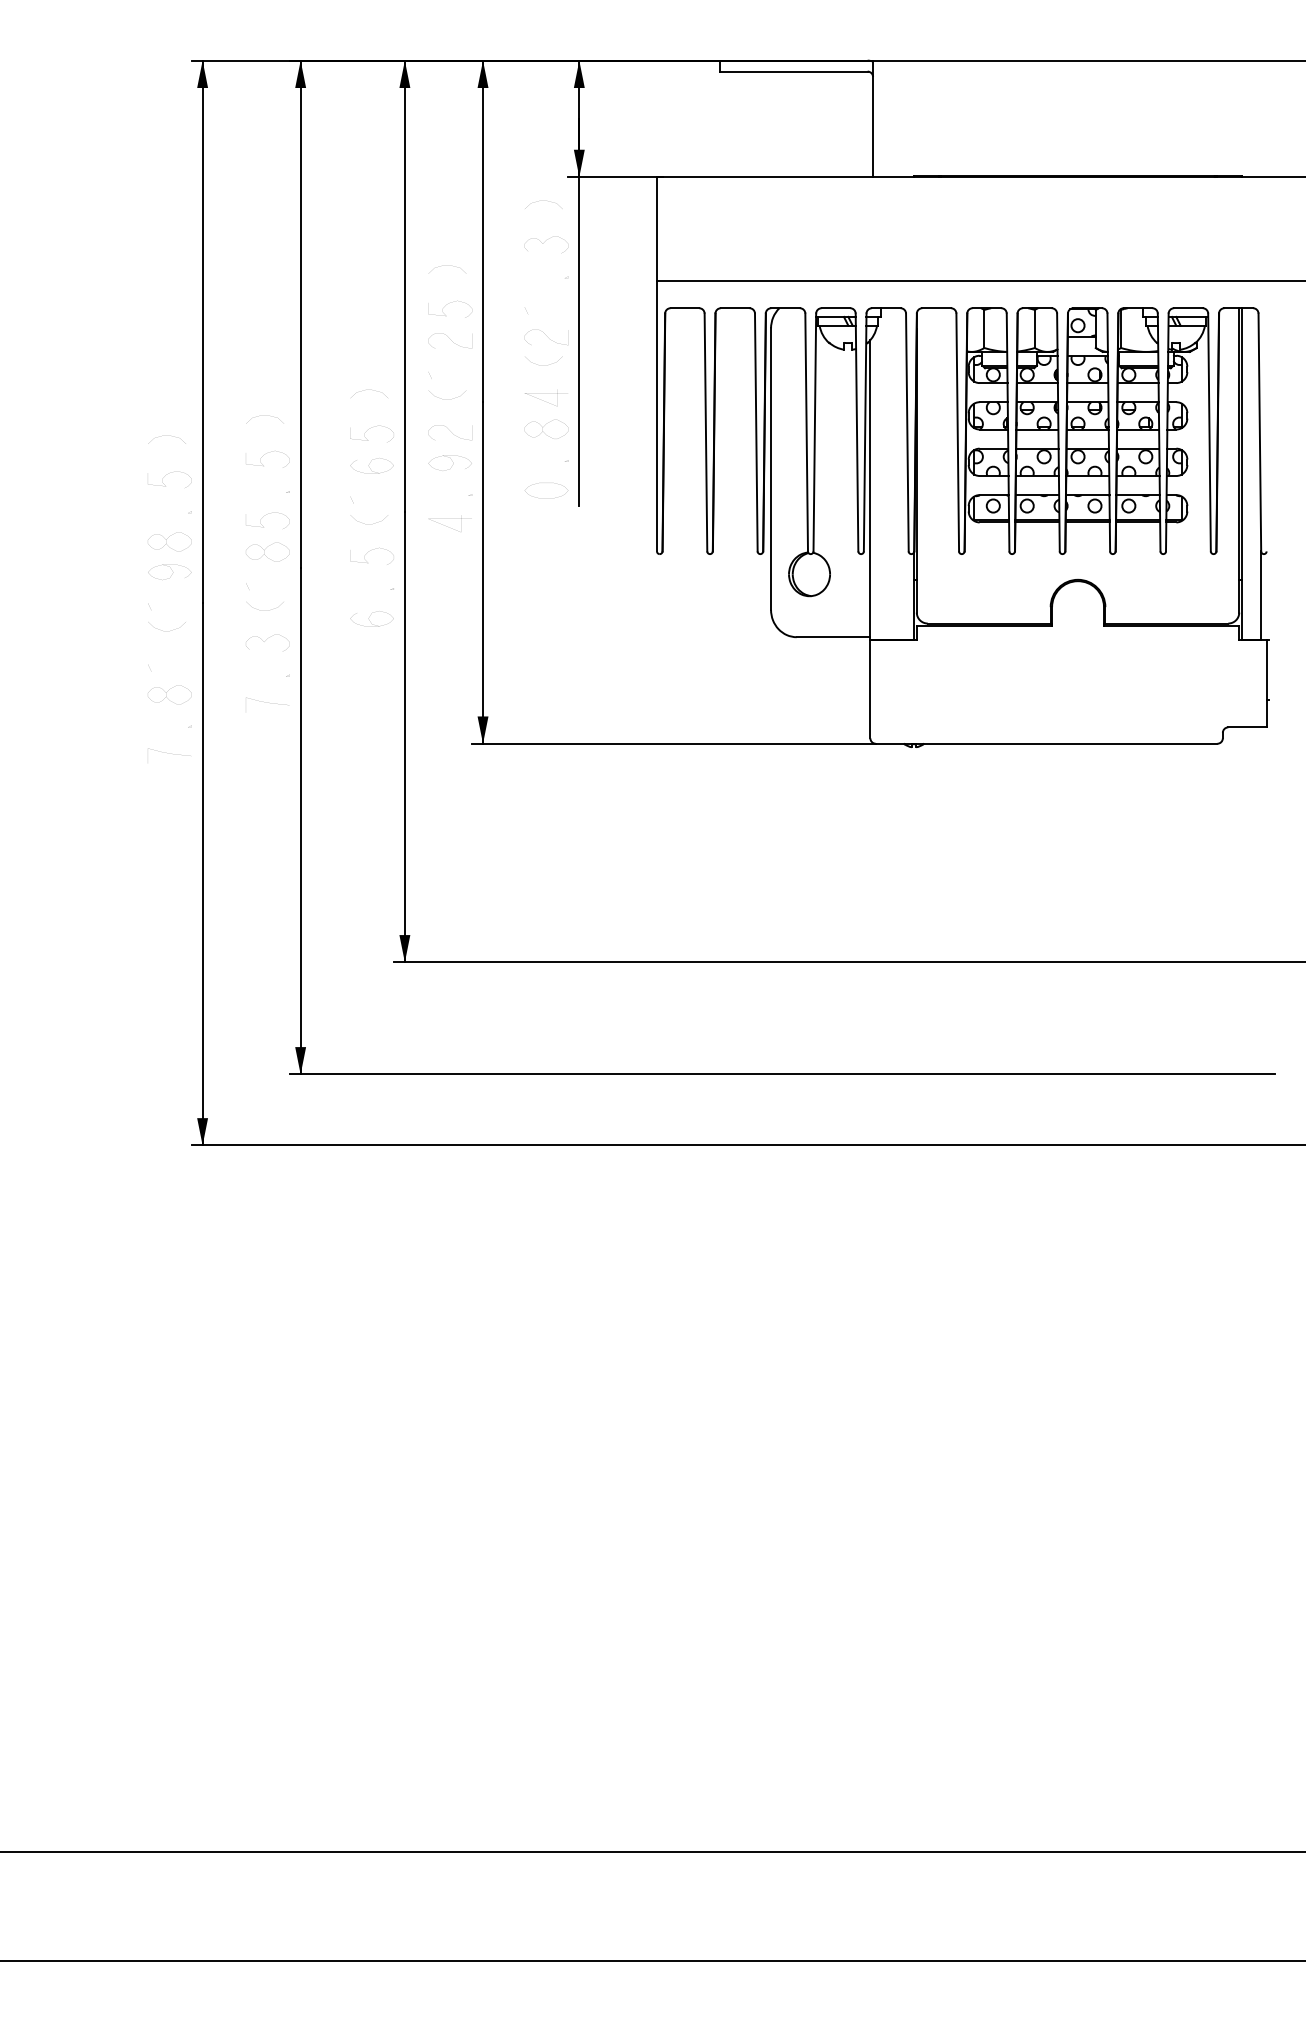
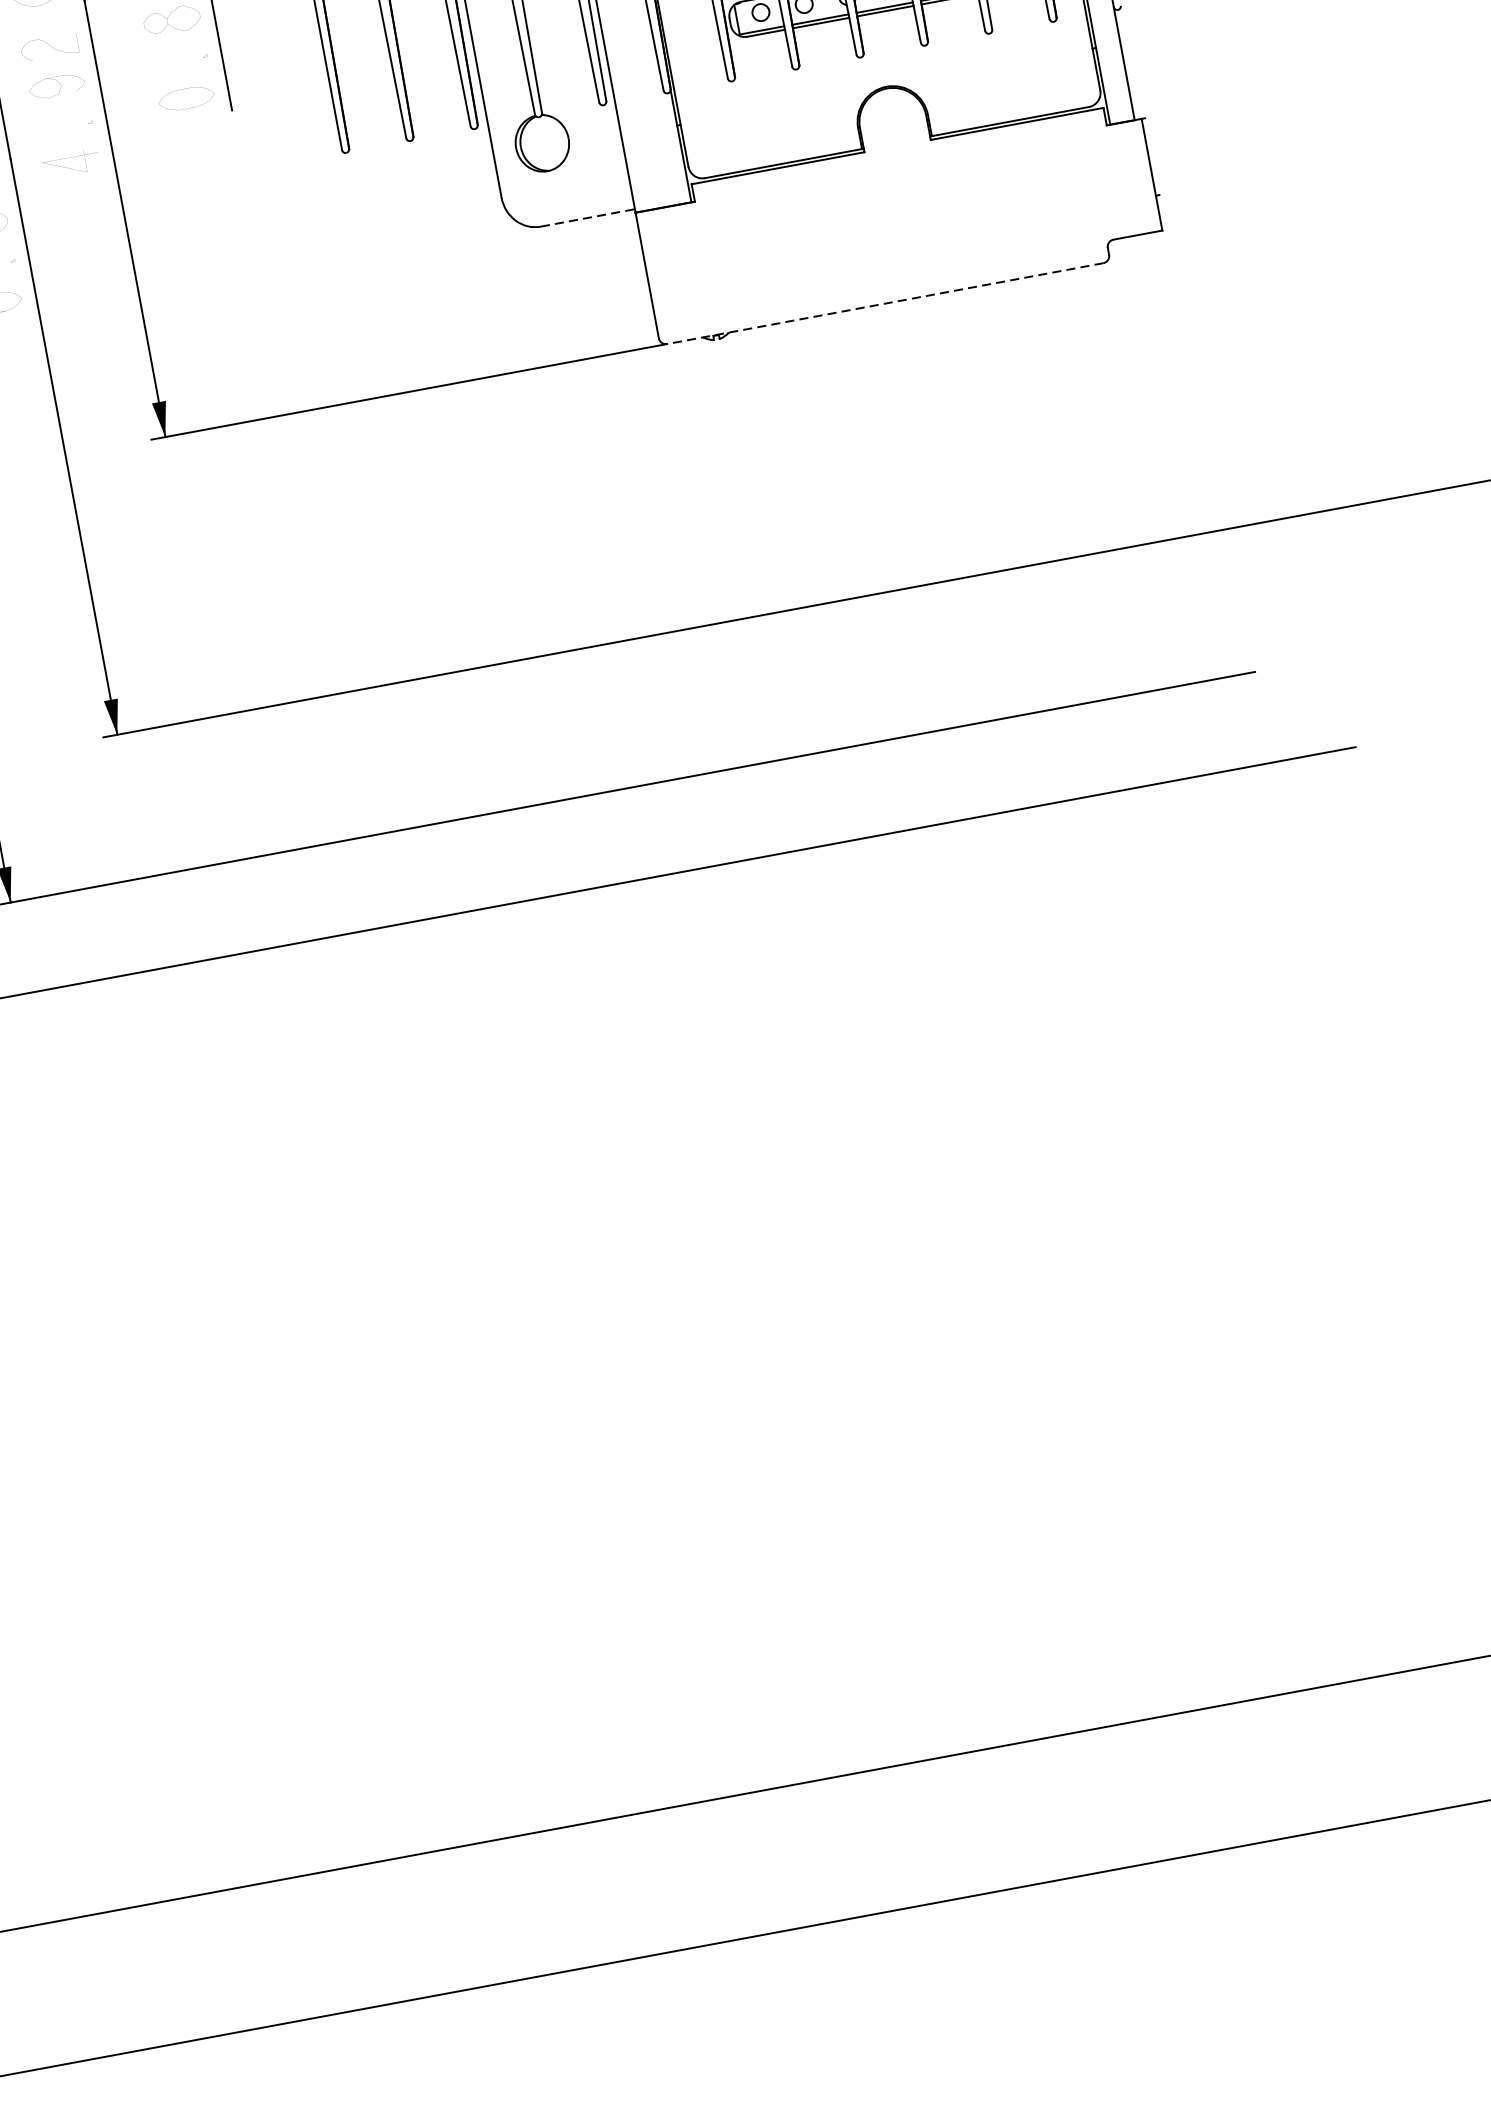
line: (833, 637) -> (587, 218), solid -> dashed
line: (1046, 743) -> (885, 303), solid -> dashed

